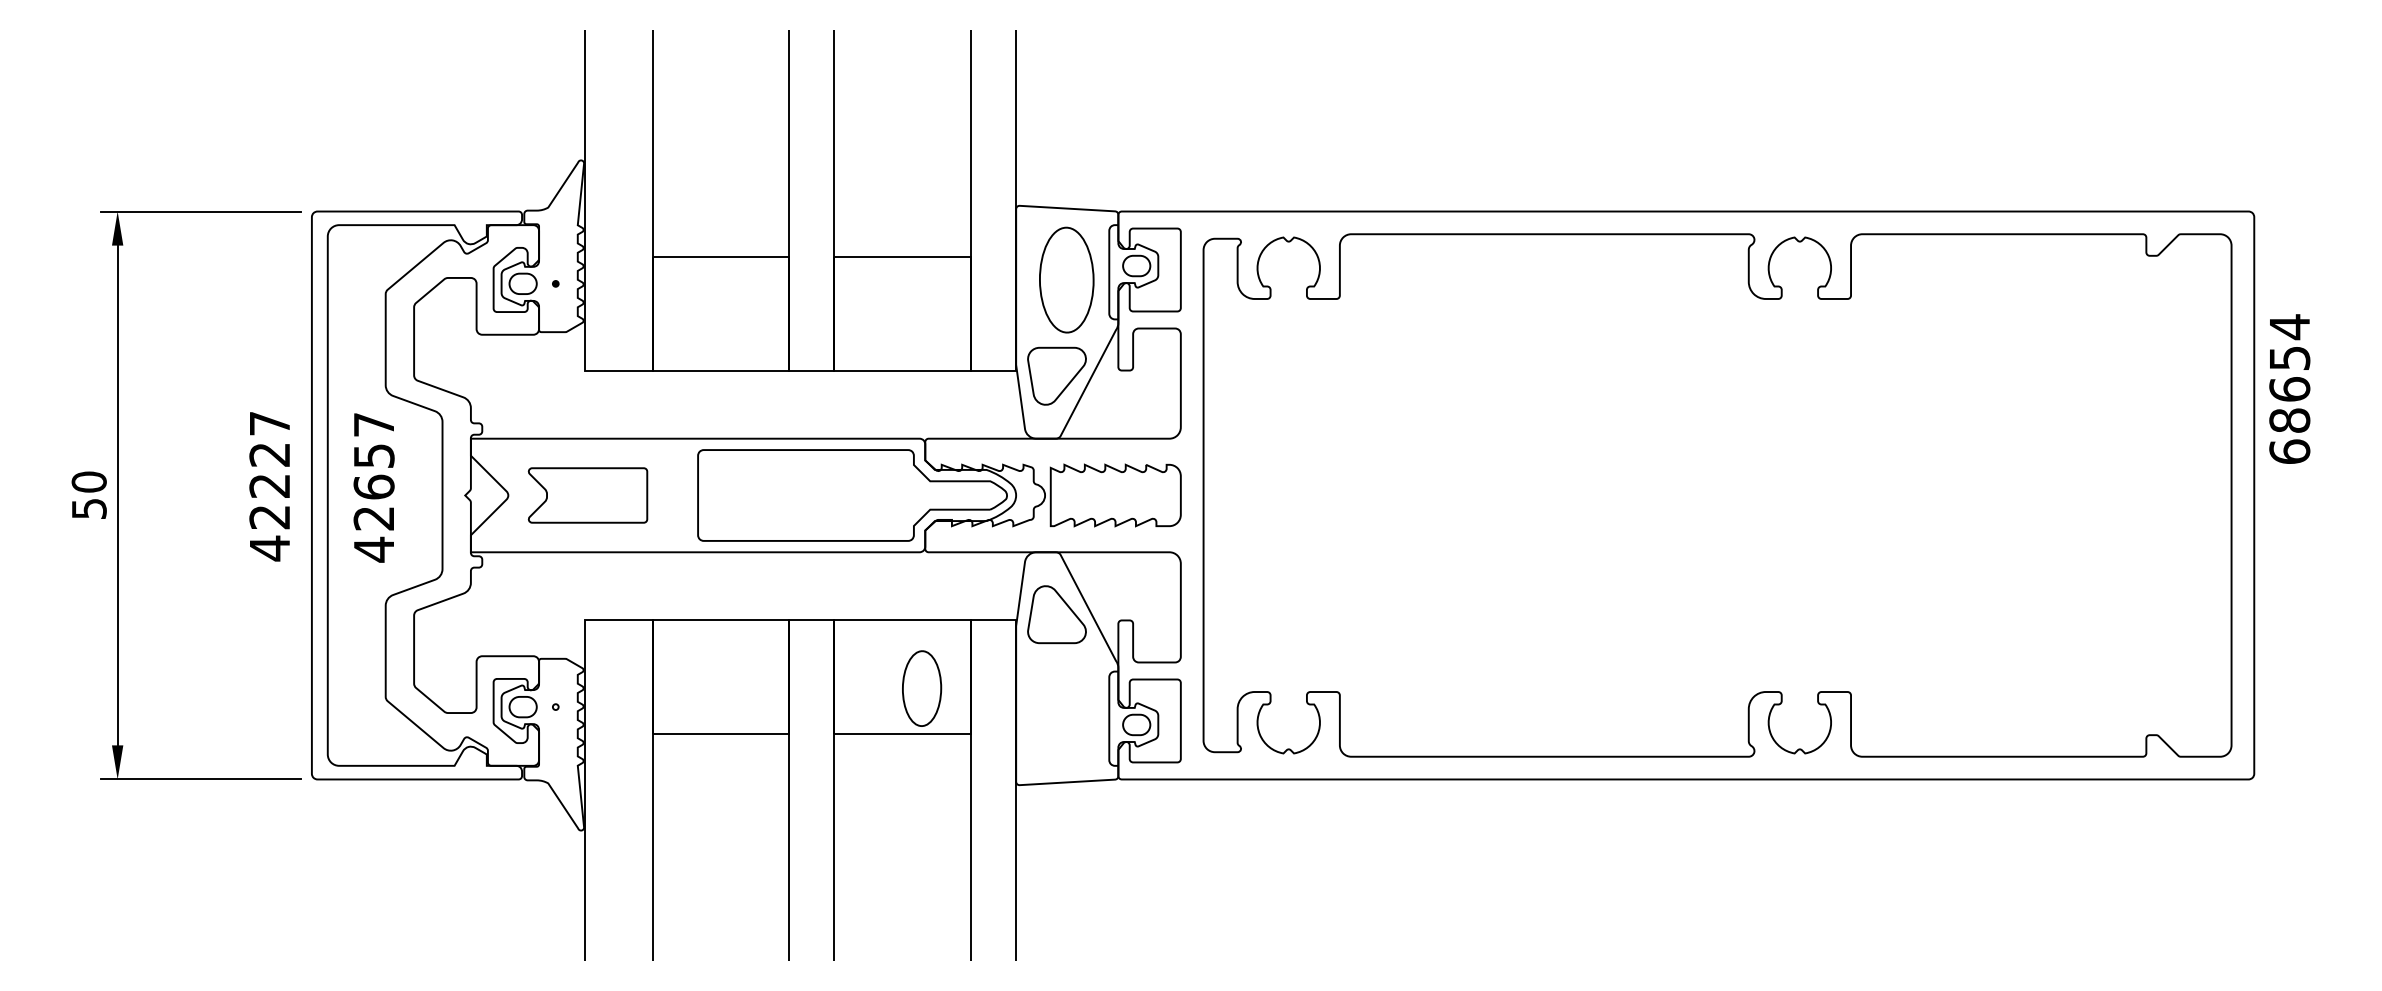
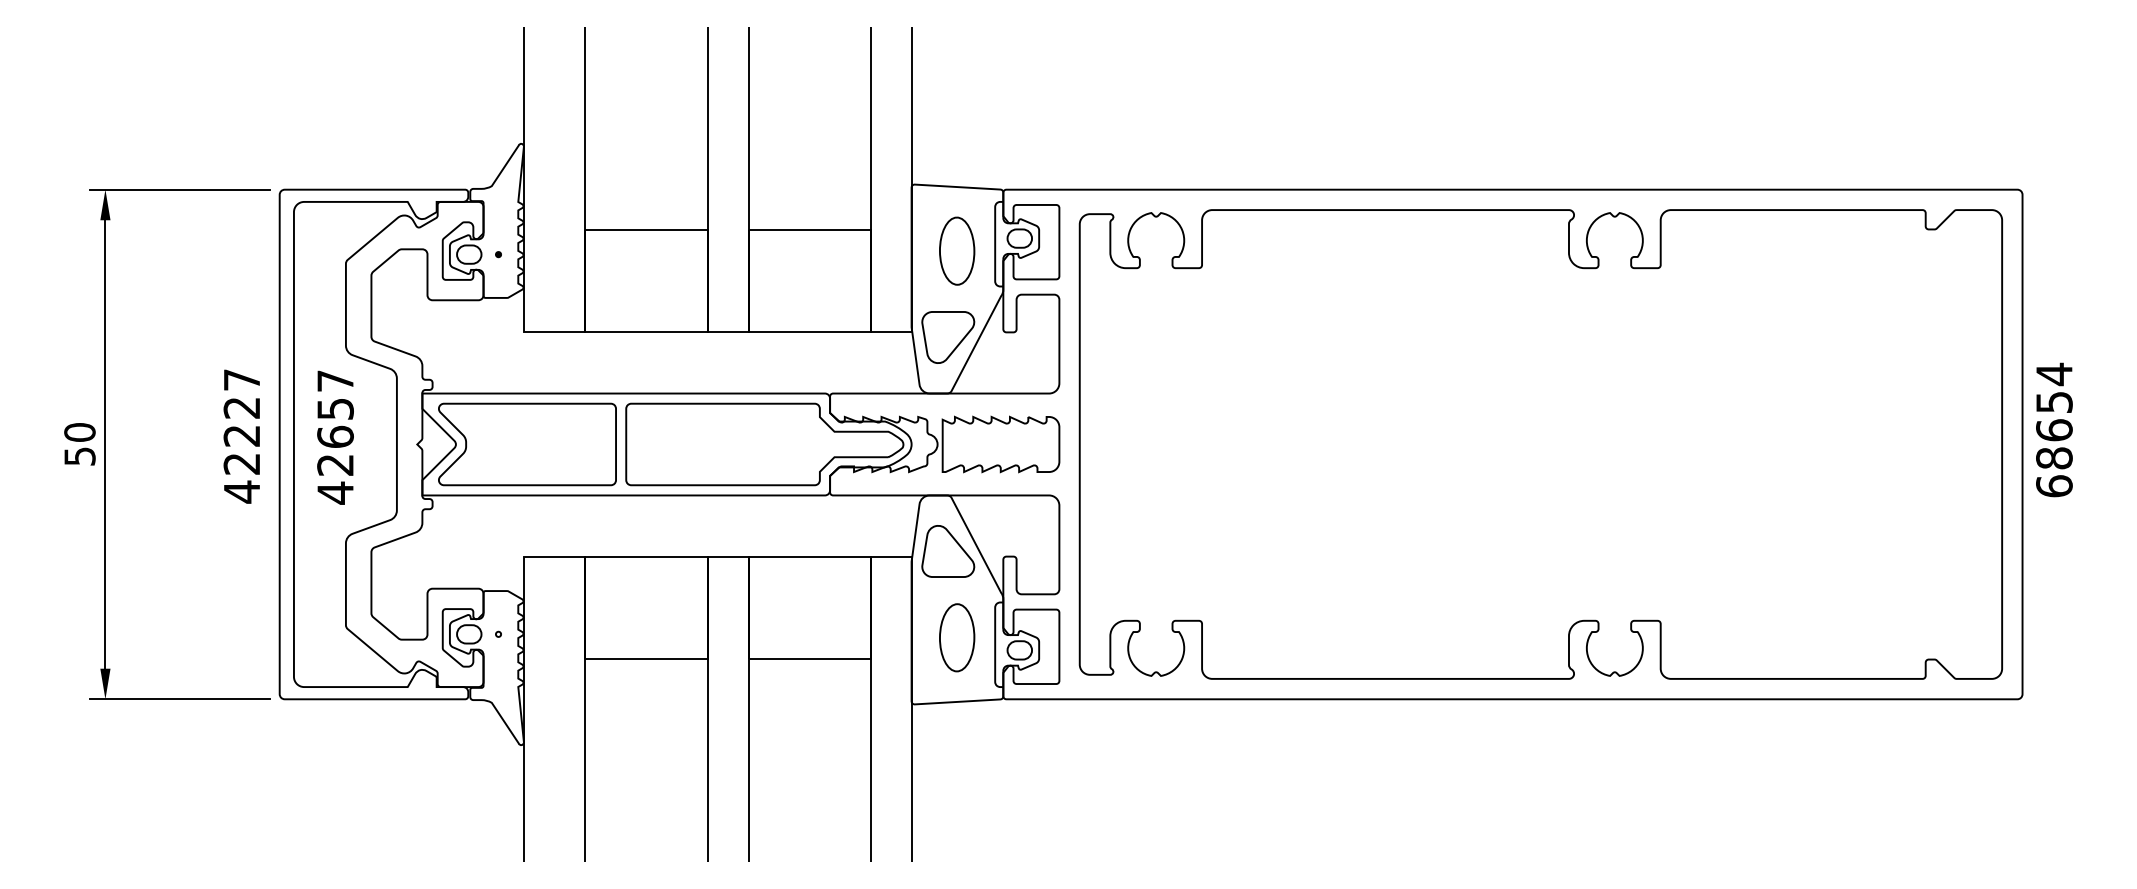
part: (1067, 279) -> (957, 250), size x0.71
text: (2289, 388) -> (2054, 429), moved
part: (588, 495) -> (527, 444), size x1.67
part: (922, 688) -> (957, 637), moved

